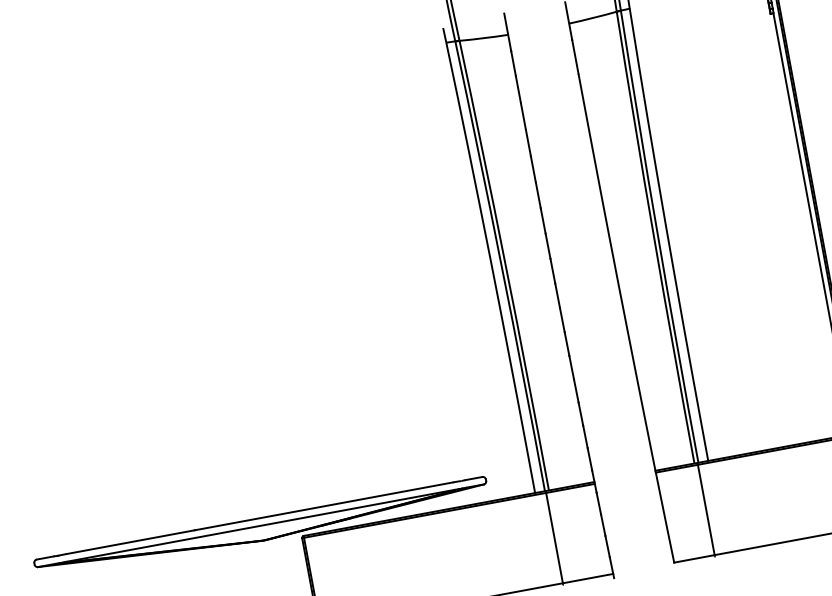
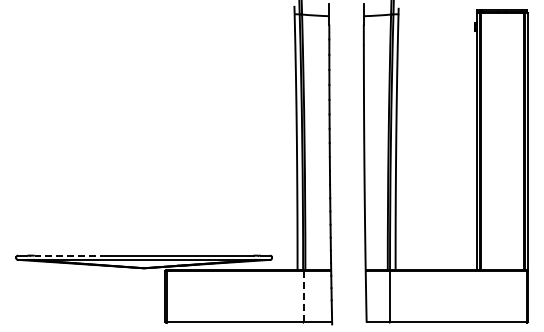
line: (554, 538) -> (303, 296), solid -> dashed
line: (129, 542) -> (70, 255), solid -> dashed

